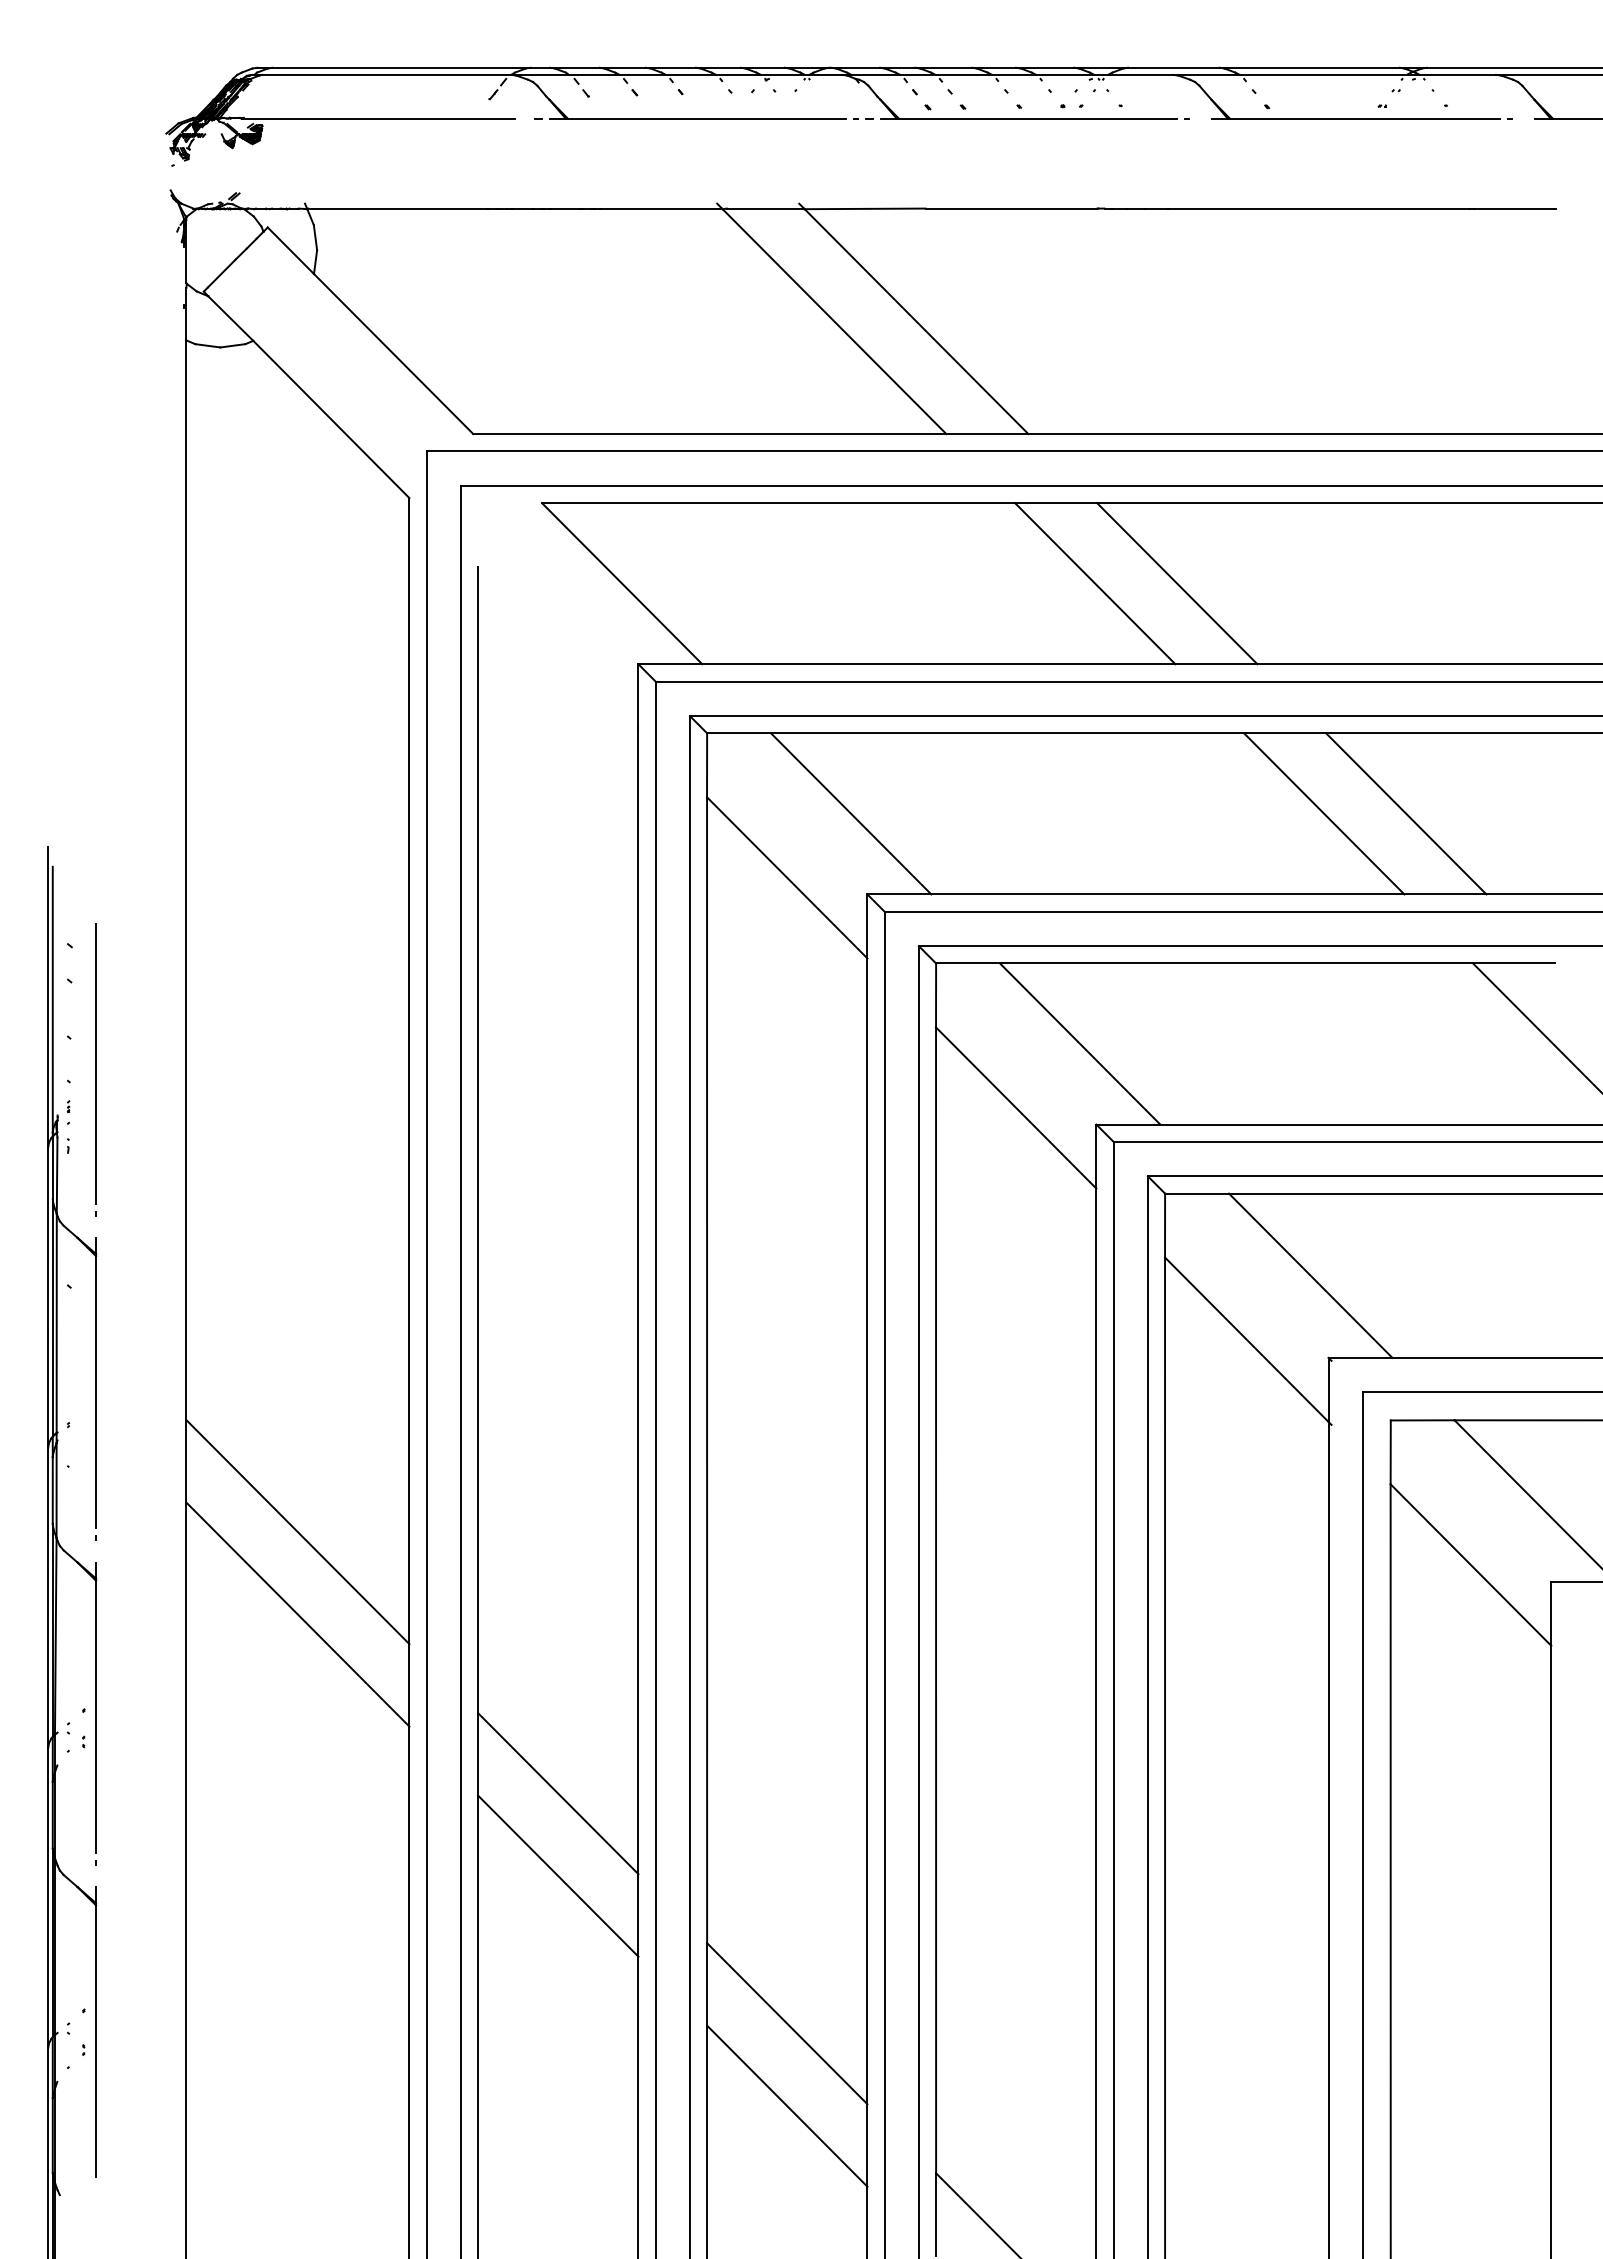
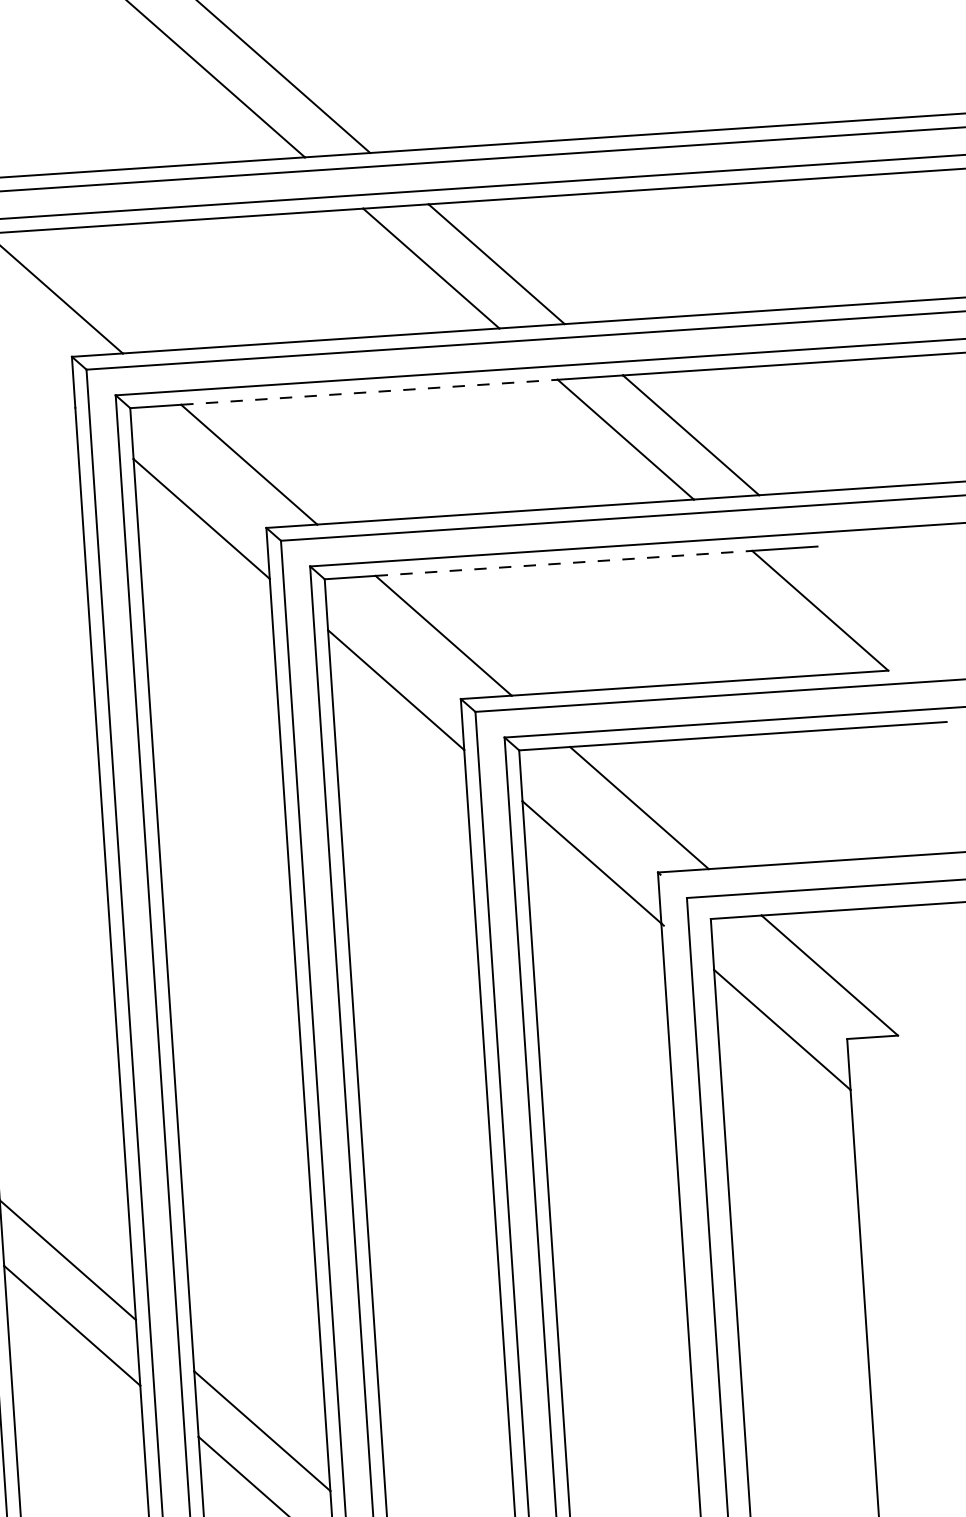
line: (1007, 733) -> (369, 392), solid -> dashed
line: (1236, 963) -> (563, 563), solid -> dashed

